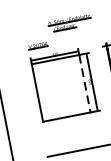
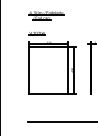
part: (69, 22) -> (46, 15), moved
line: (84, 84) -> (67, 71), dashed -> solid

